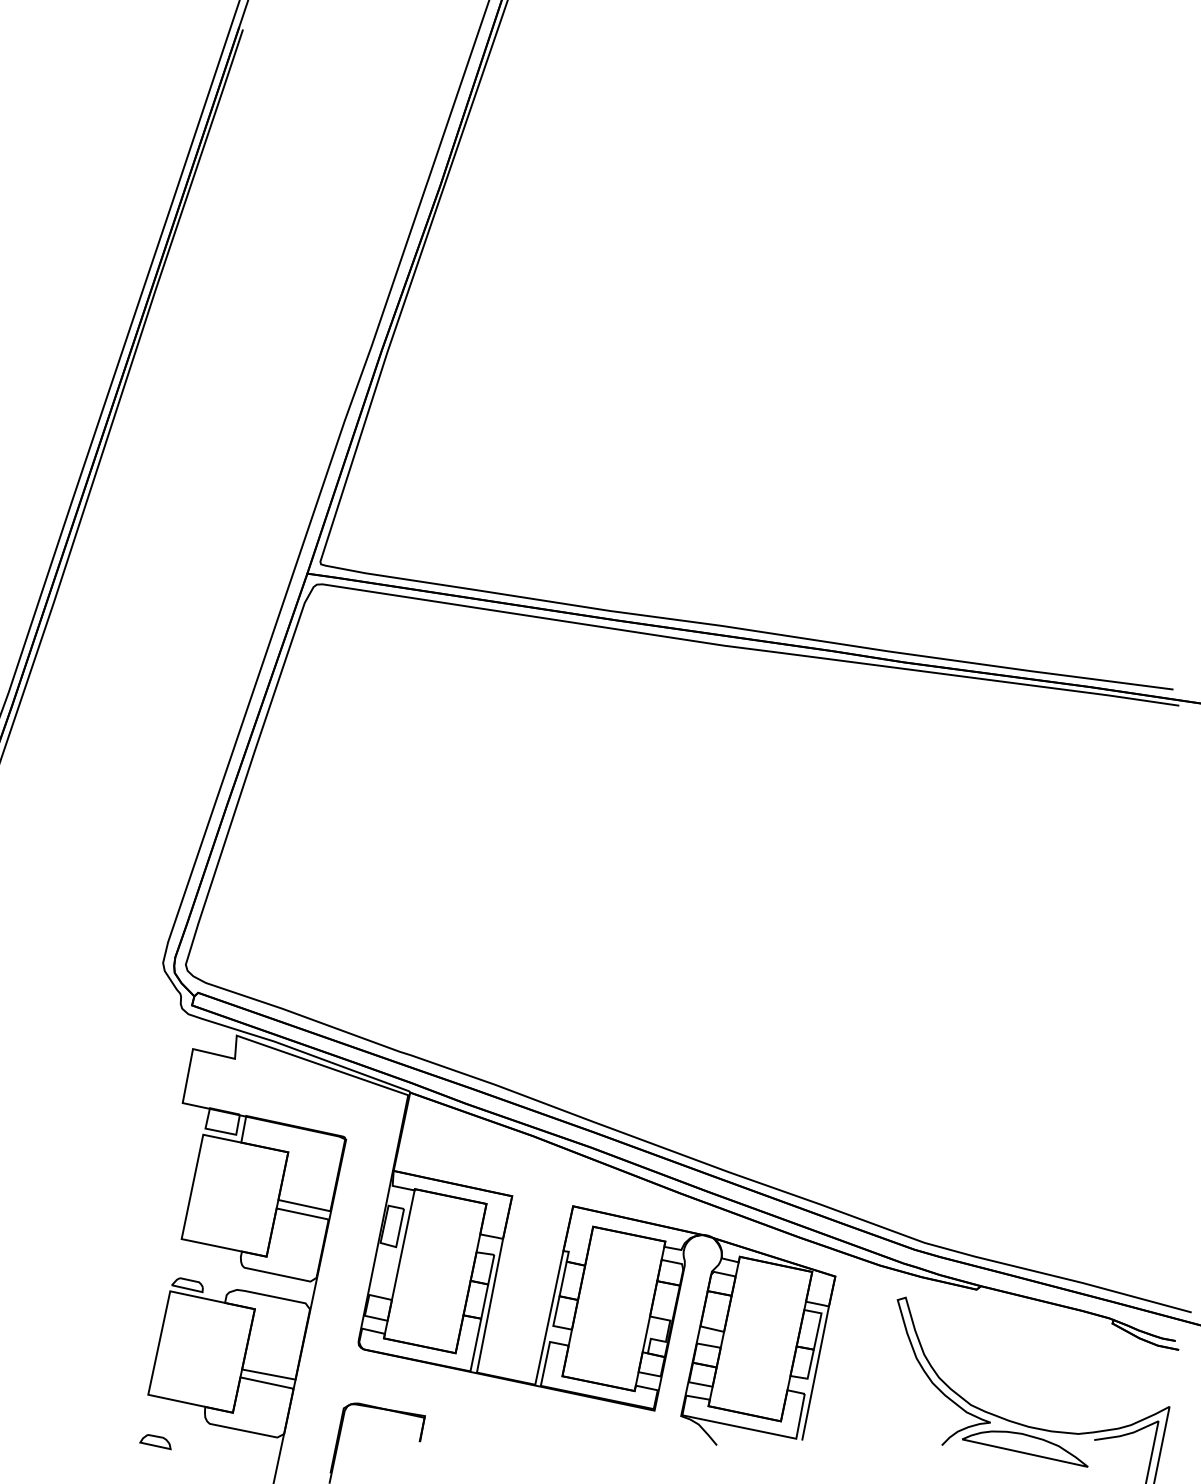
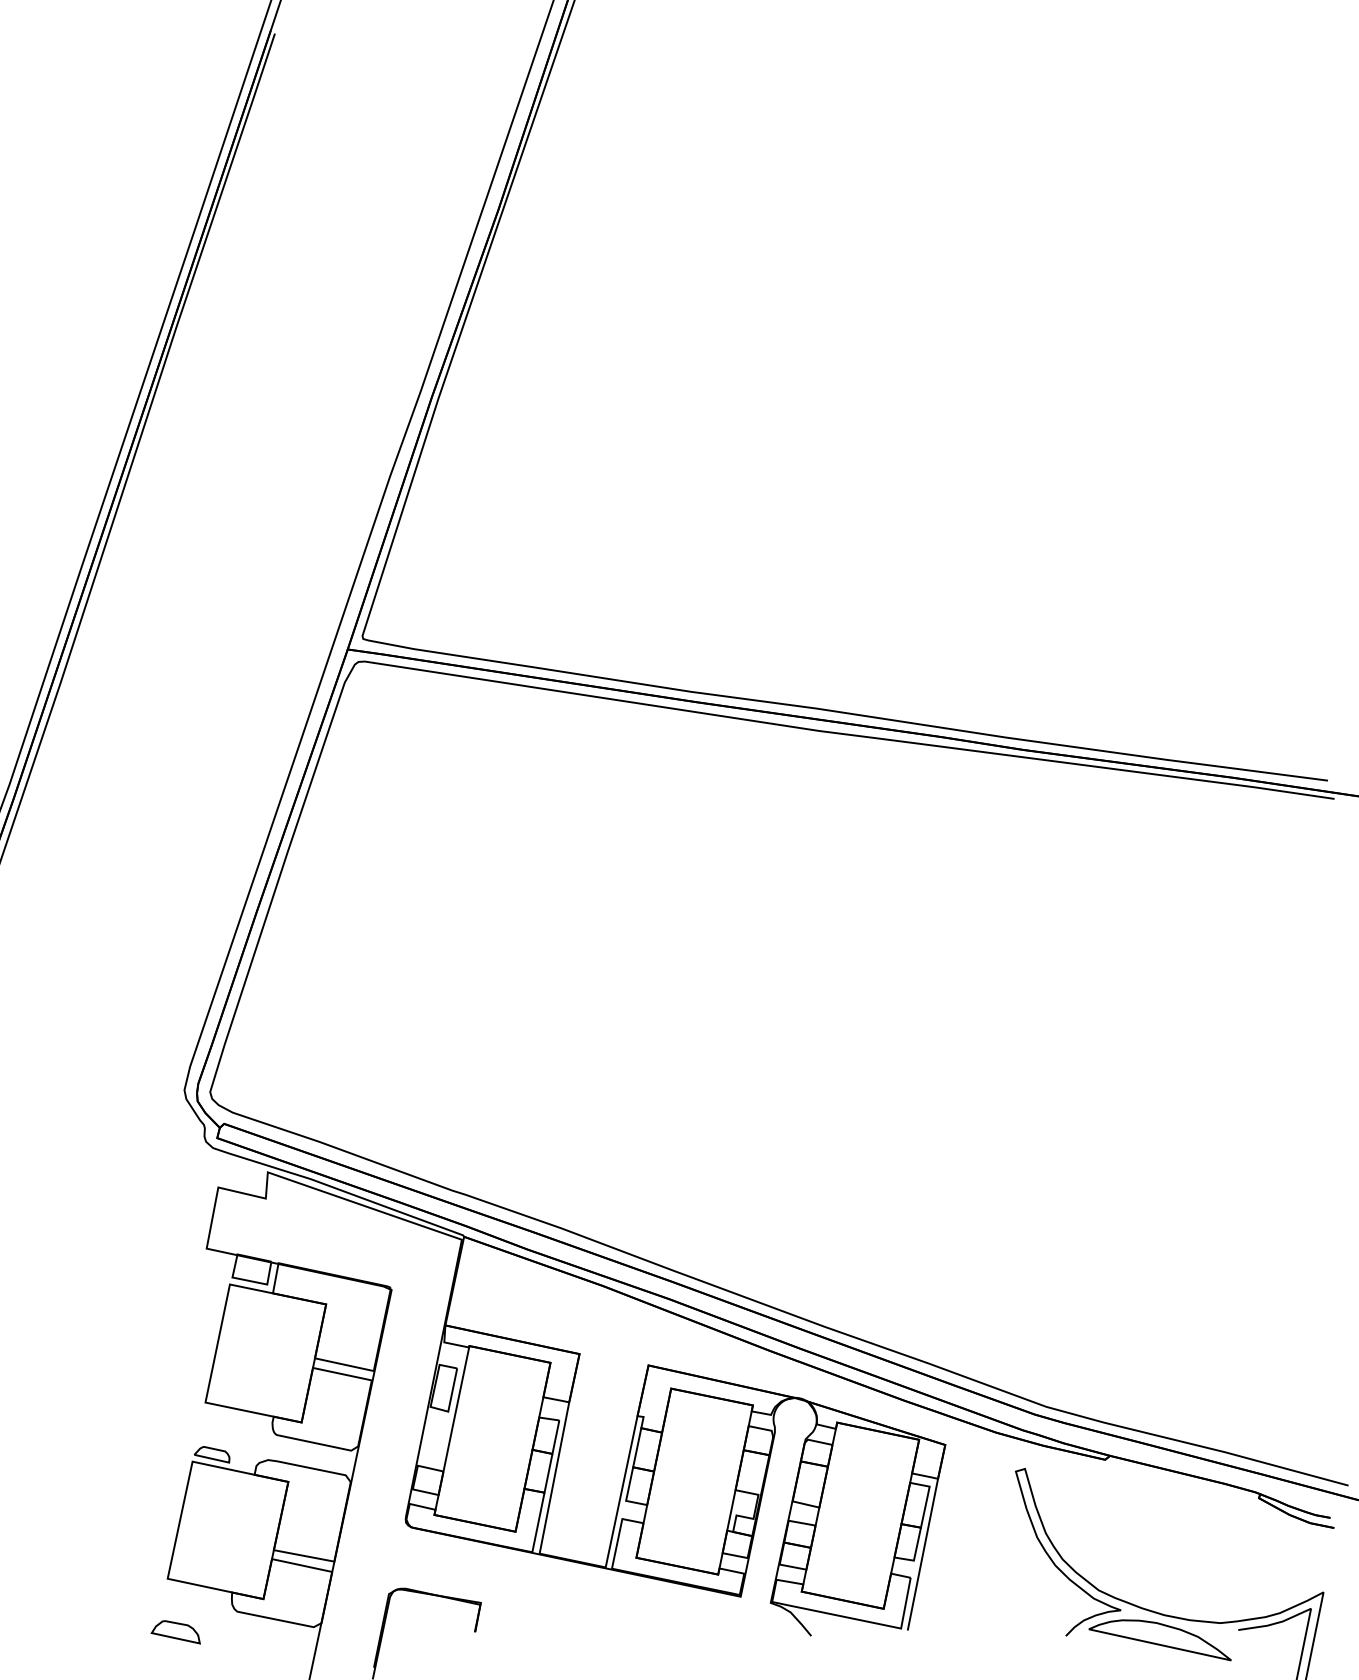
part: (155, 1442) -> (175, 1632), size x1.4

